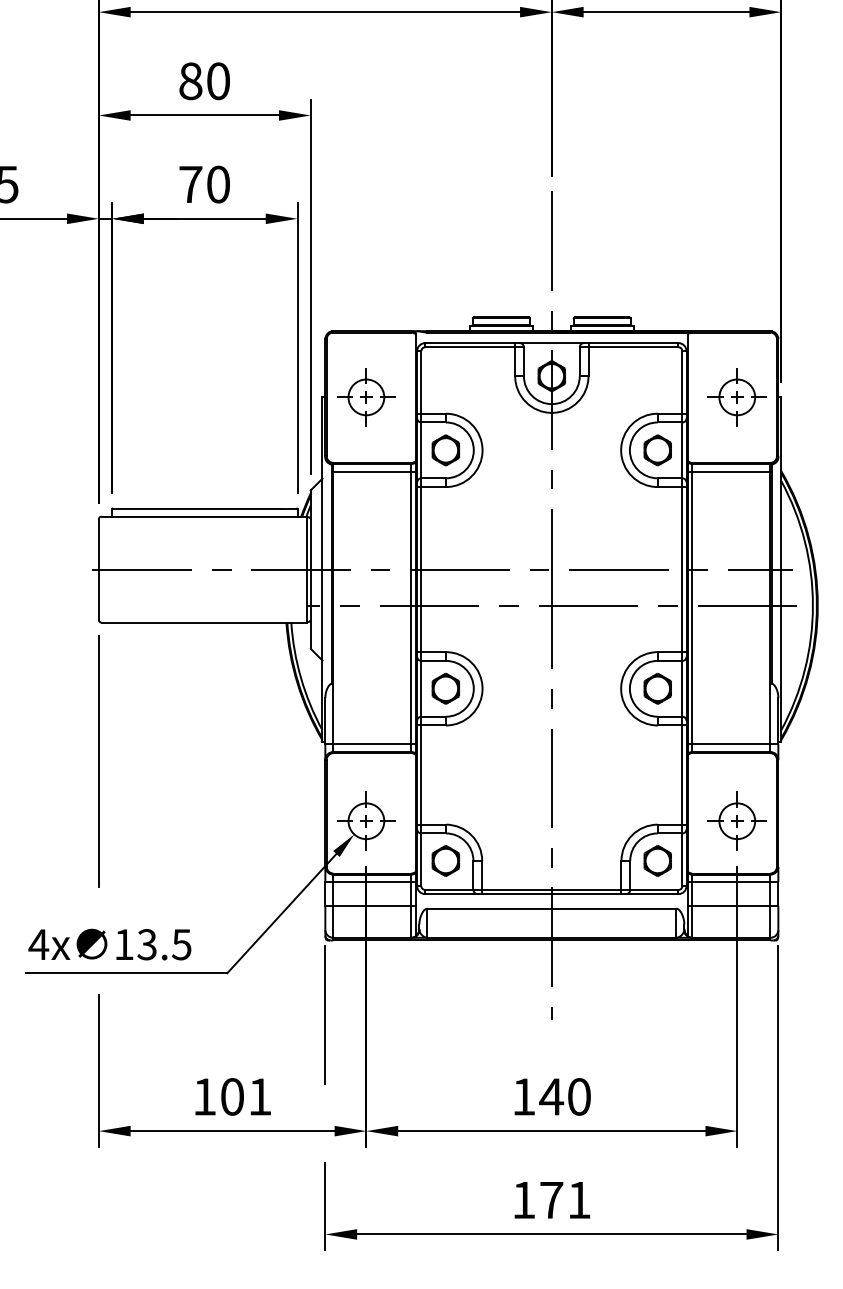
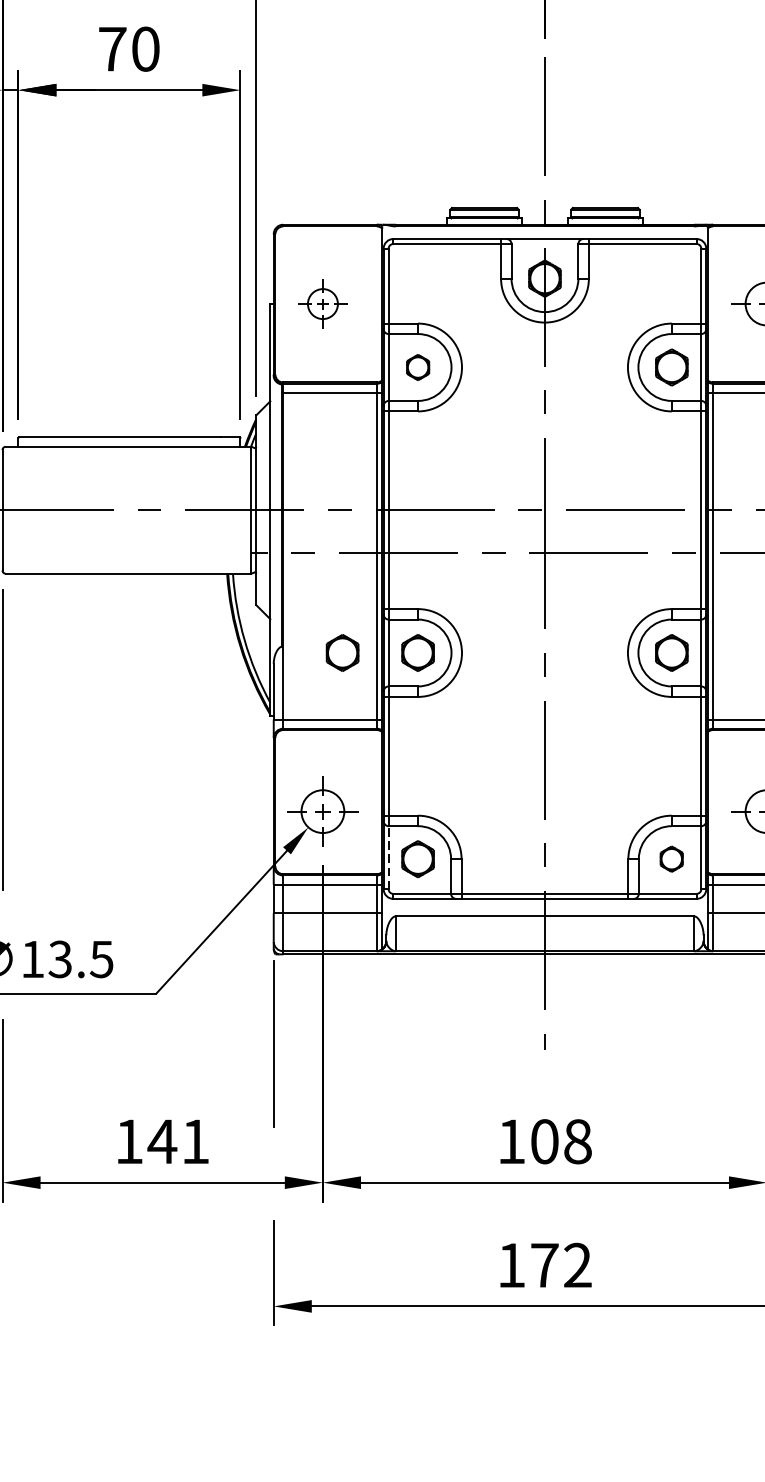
part: (366, 397) -> (323, 304), size x0.7
part: (445, 450) -> (417, 367), size x0.7
part: (382, 688) -> (342, 652), added
line: (421, 859) -> (388, 857), solid -> dashed
part: (657, 860) -> (671, 858), size x0.7
text: (231, 1096) -> (161, 1141), 101 -> 141
text: (564, 1096) -> (560, 1141), 140 -> 108
text: (578, 1199) -> (576, 1264), 171 -> 172

